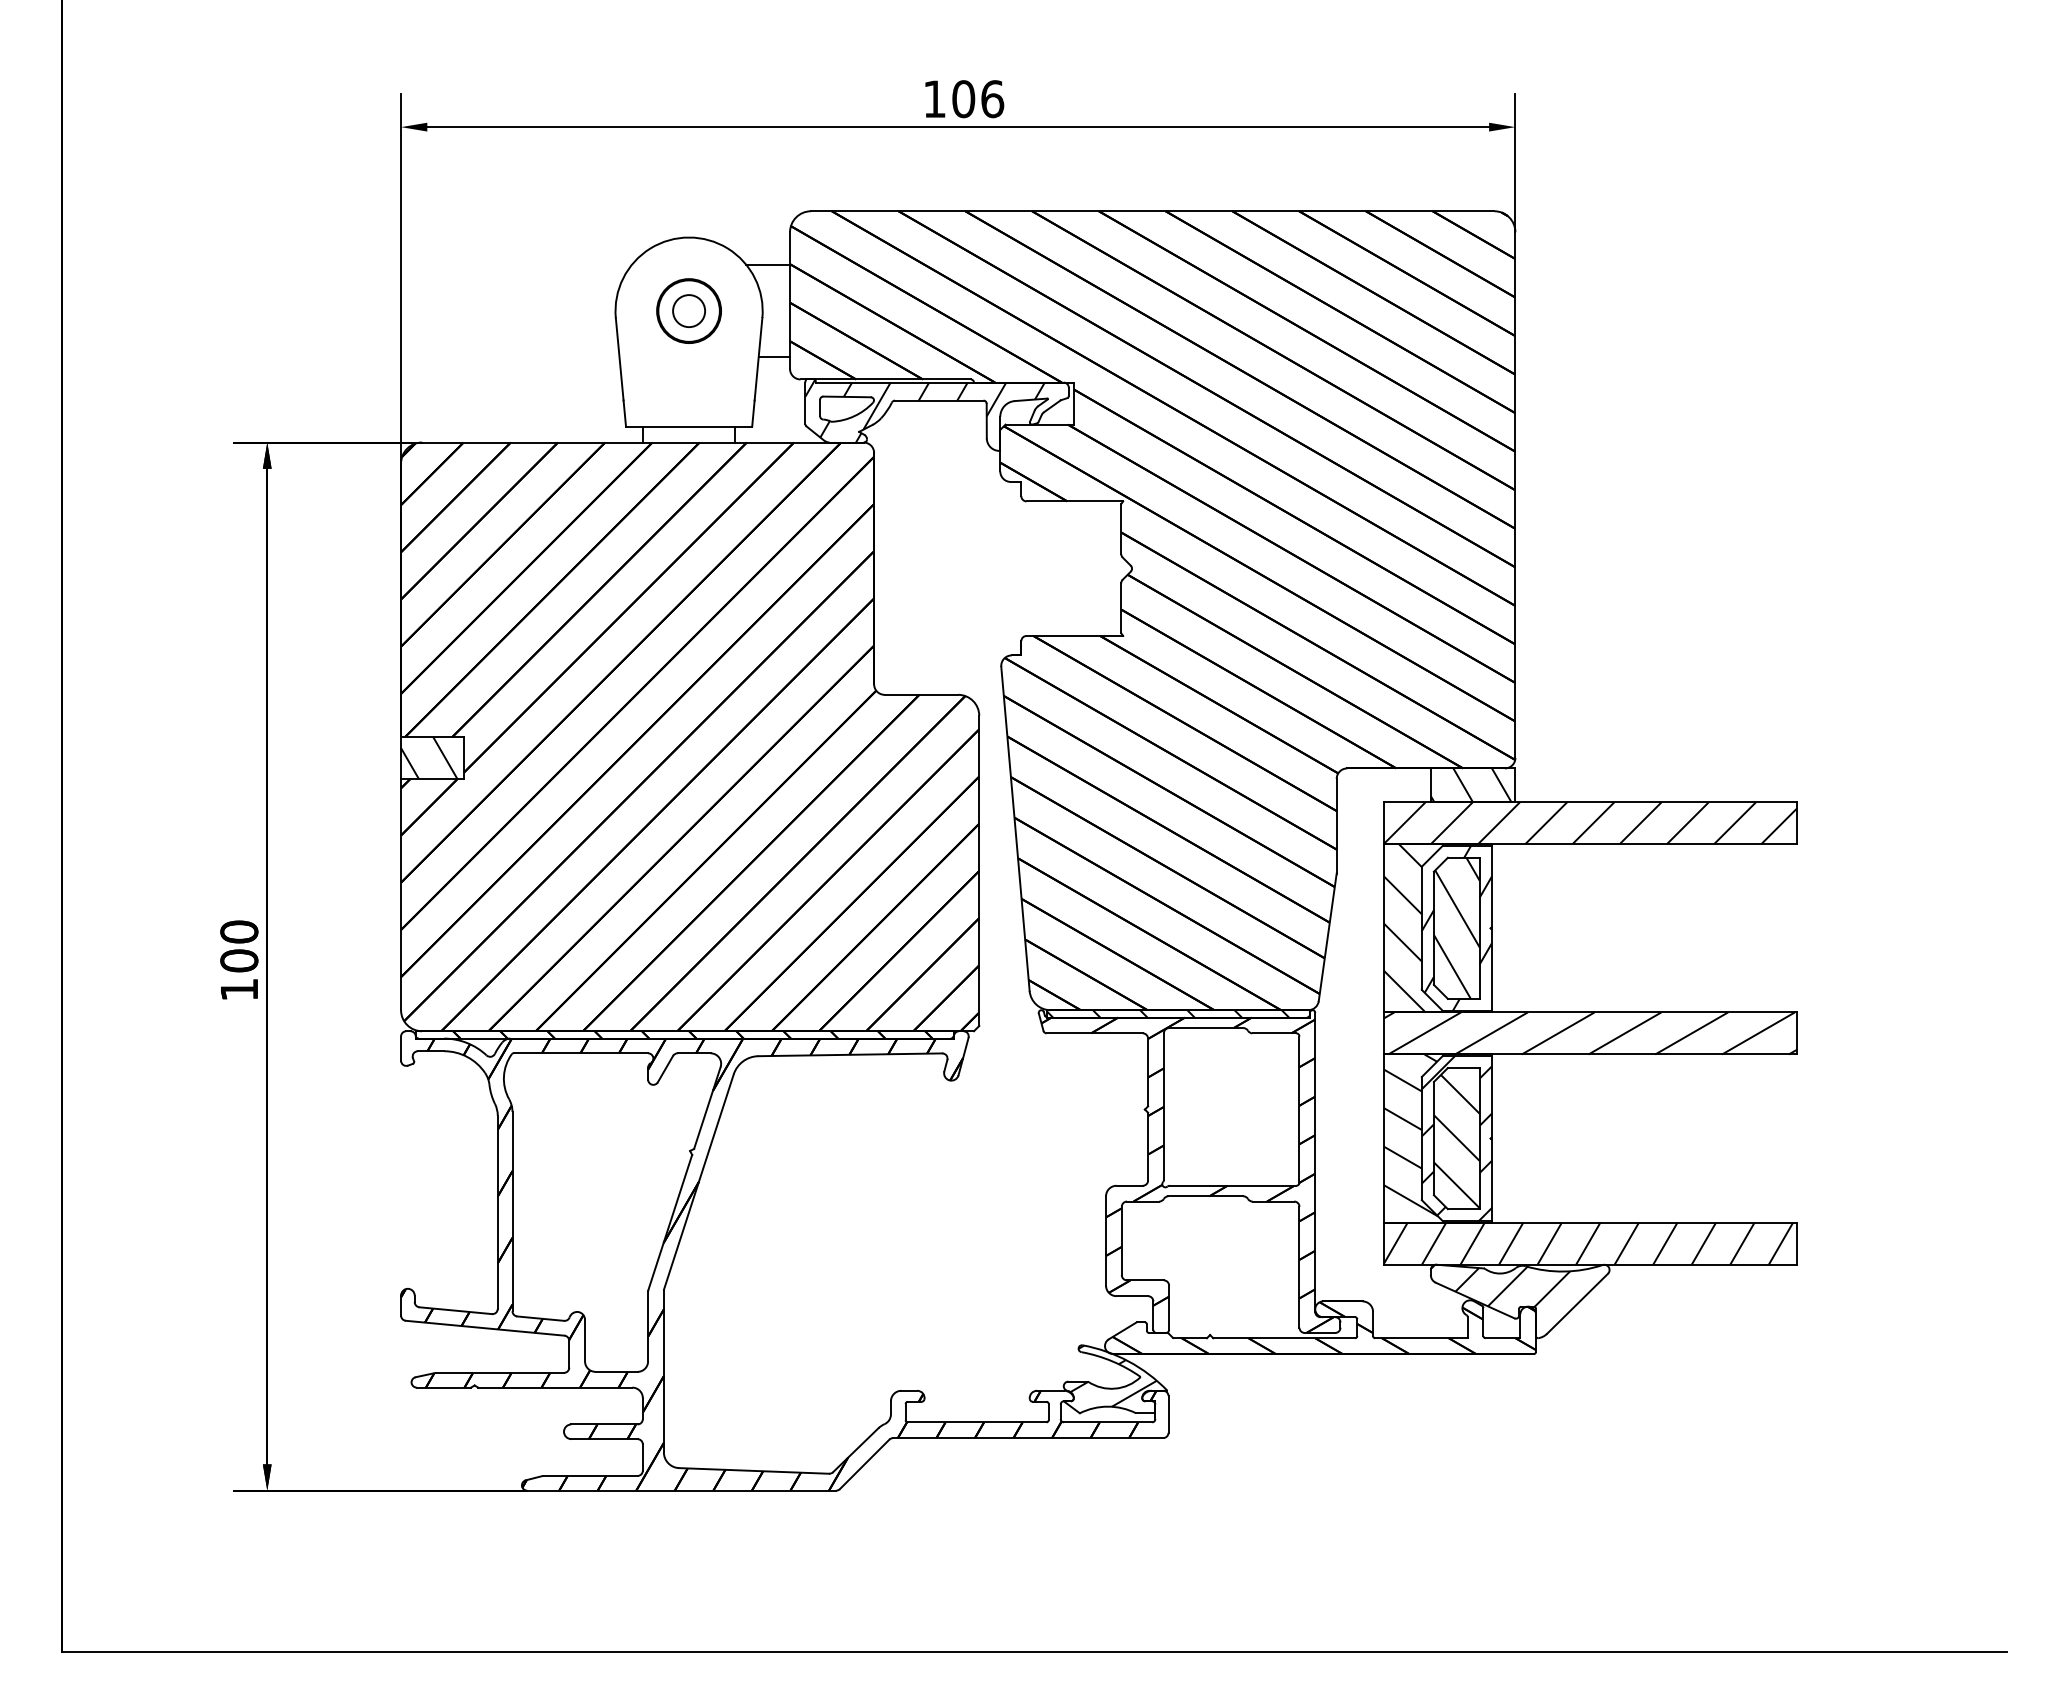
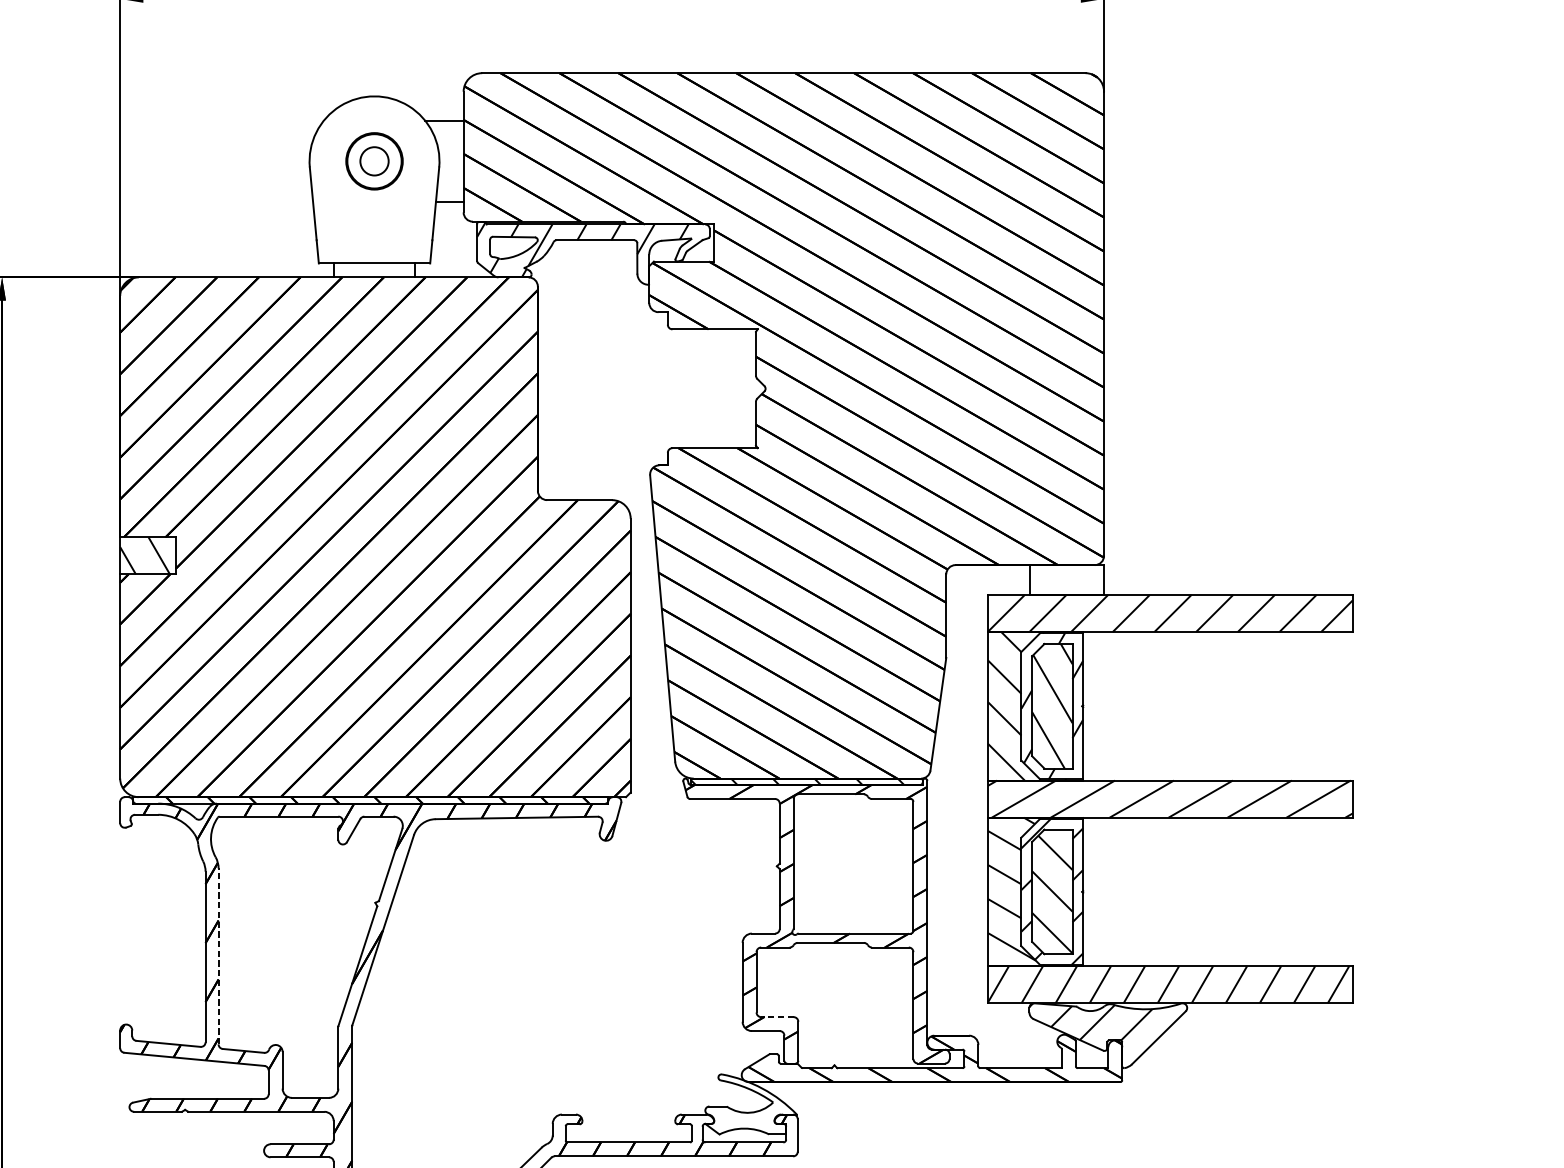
hatch: (1471, 785) -> (1065, 580), removed
line: (512, 1211) -> (218, 956), solid -> dashed
line: (1144, 1280) -> (776, 1017), solid -> dashed
hatch: (1113, 1375) -> (749, 1101), removed

